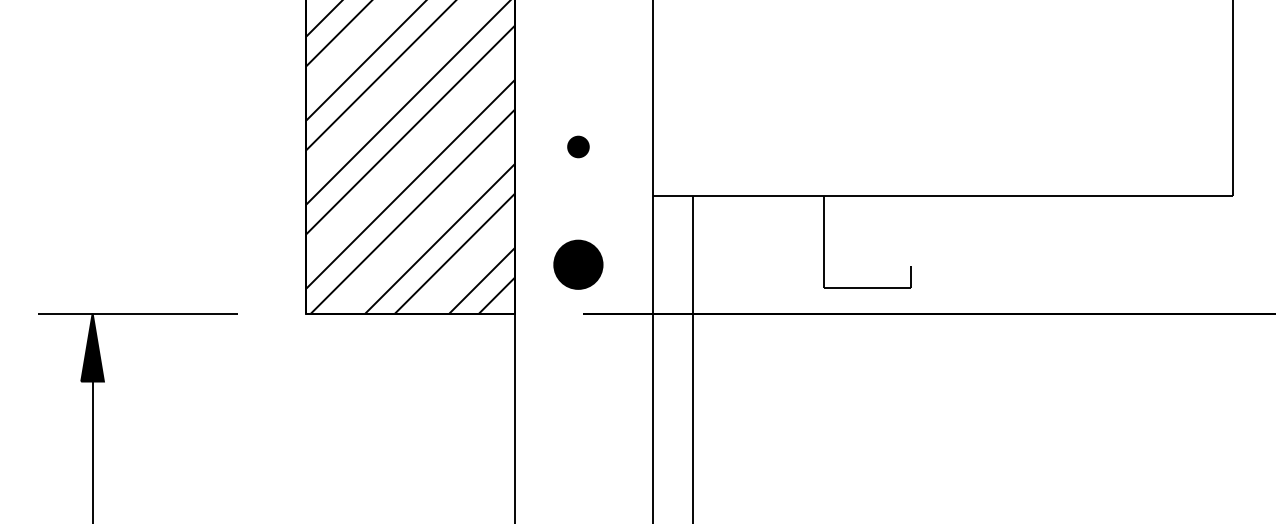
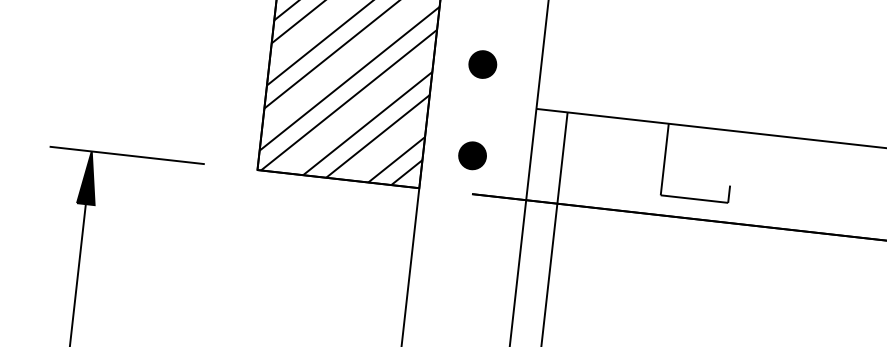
part: (578, 146) -> (482, 64), size x1.67
part: (578, 264) -> (472, 155), size x0.71

